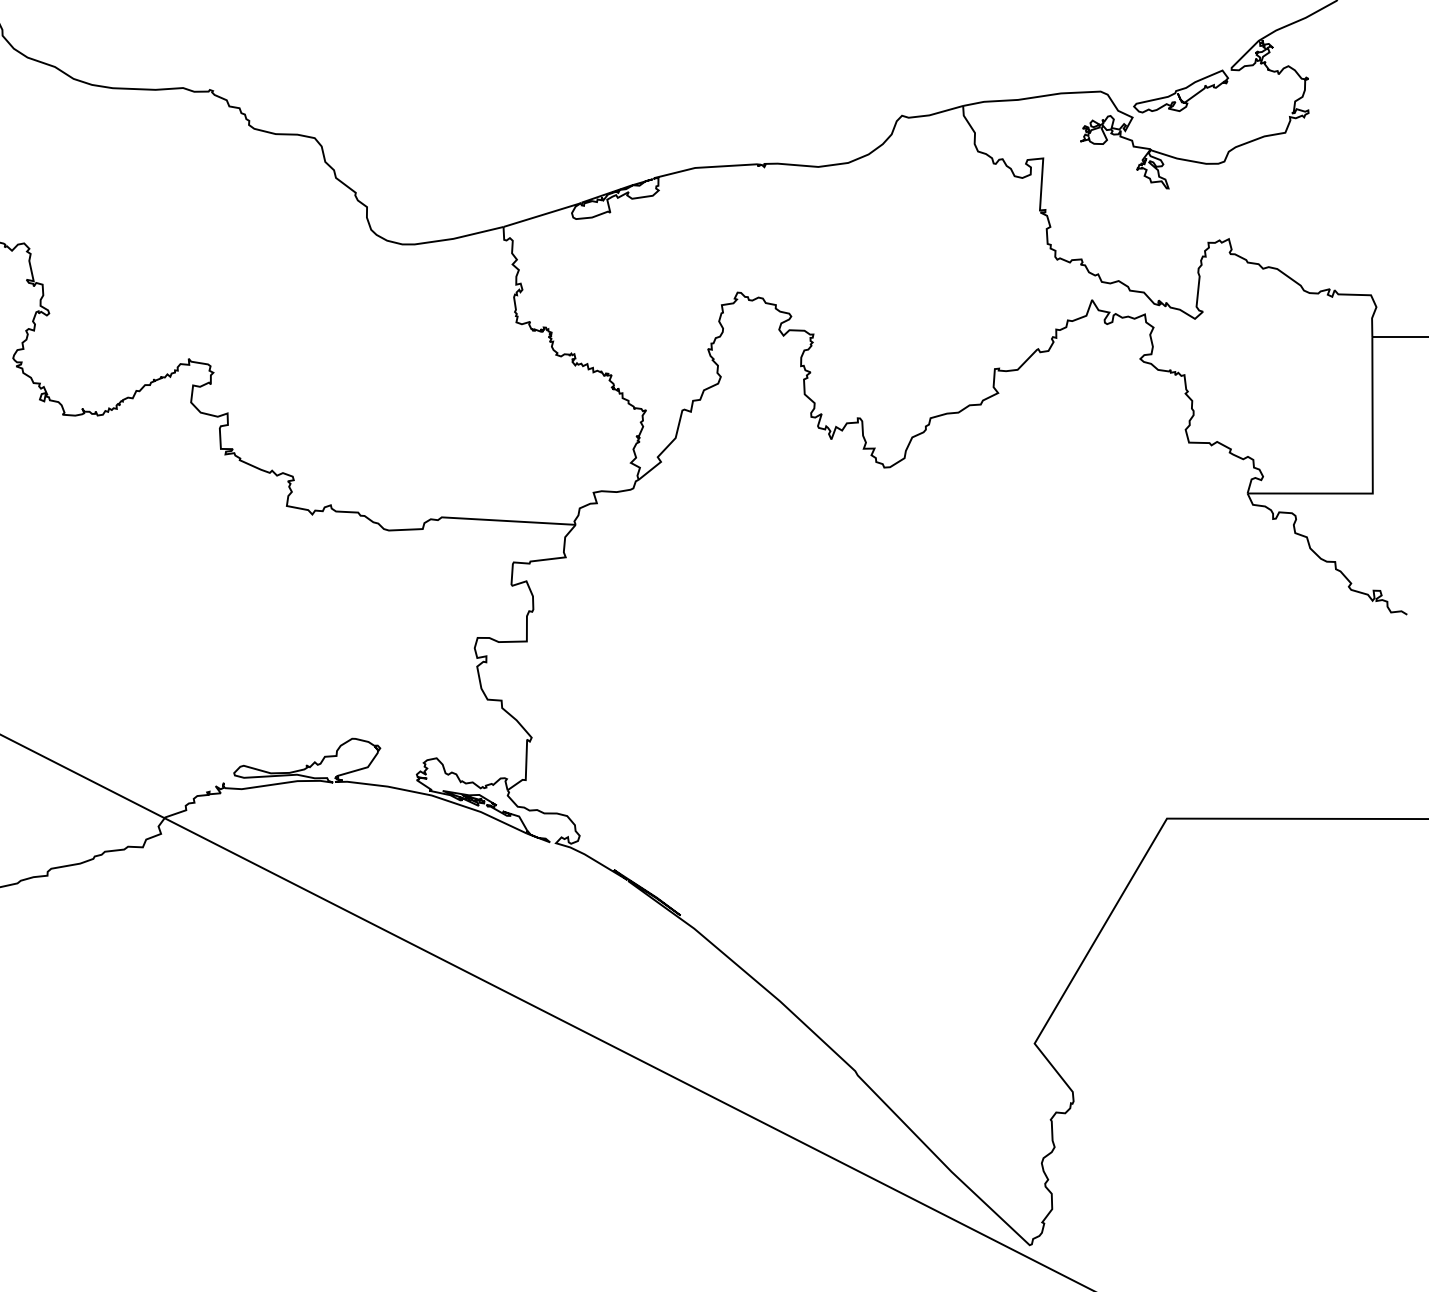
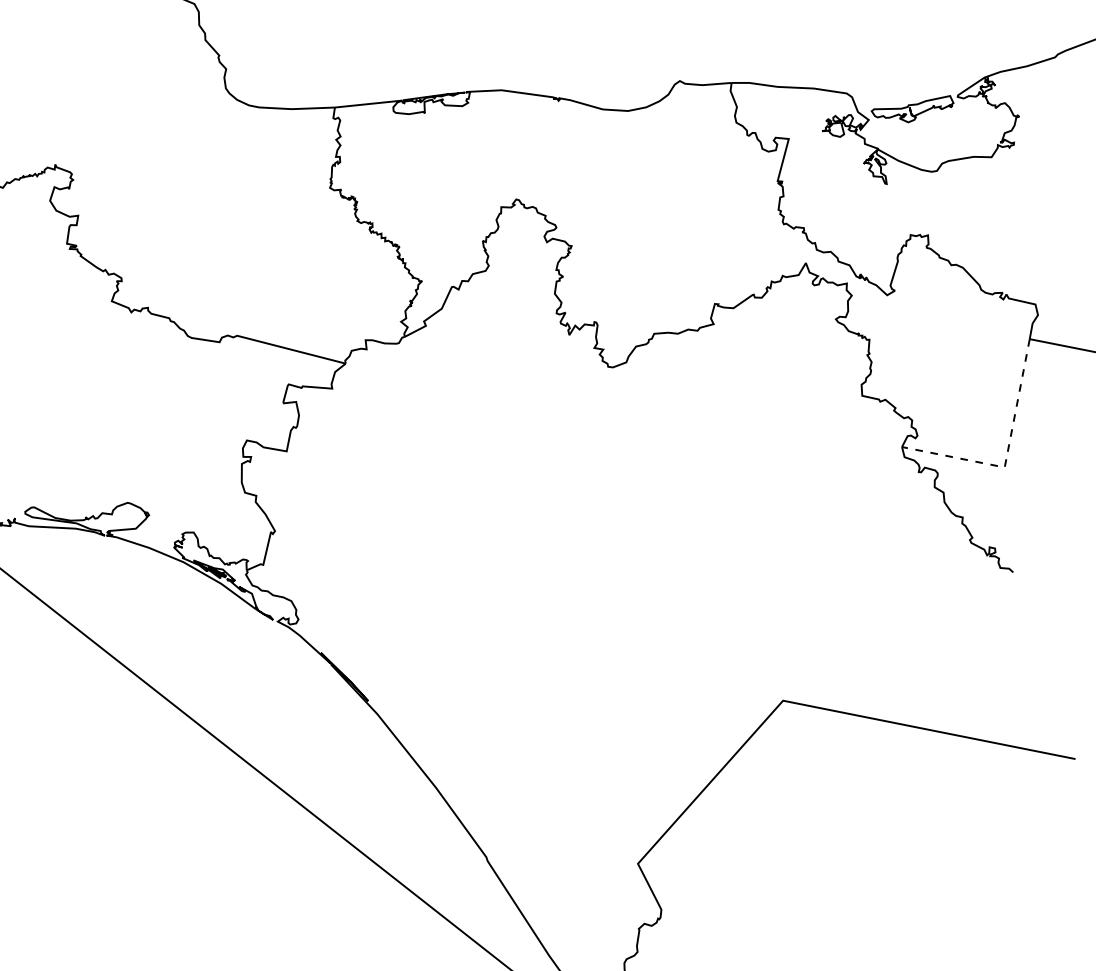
line: (1372, 478) -> (1006, 455), solid -> dashed

